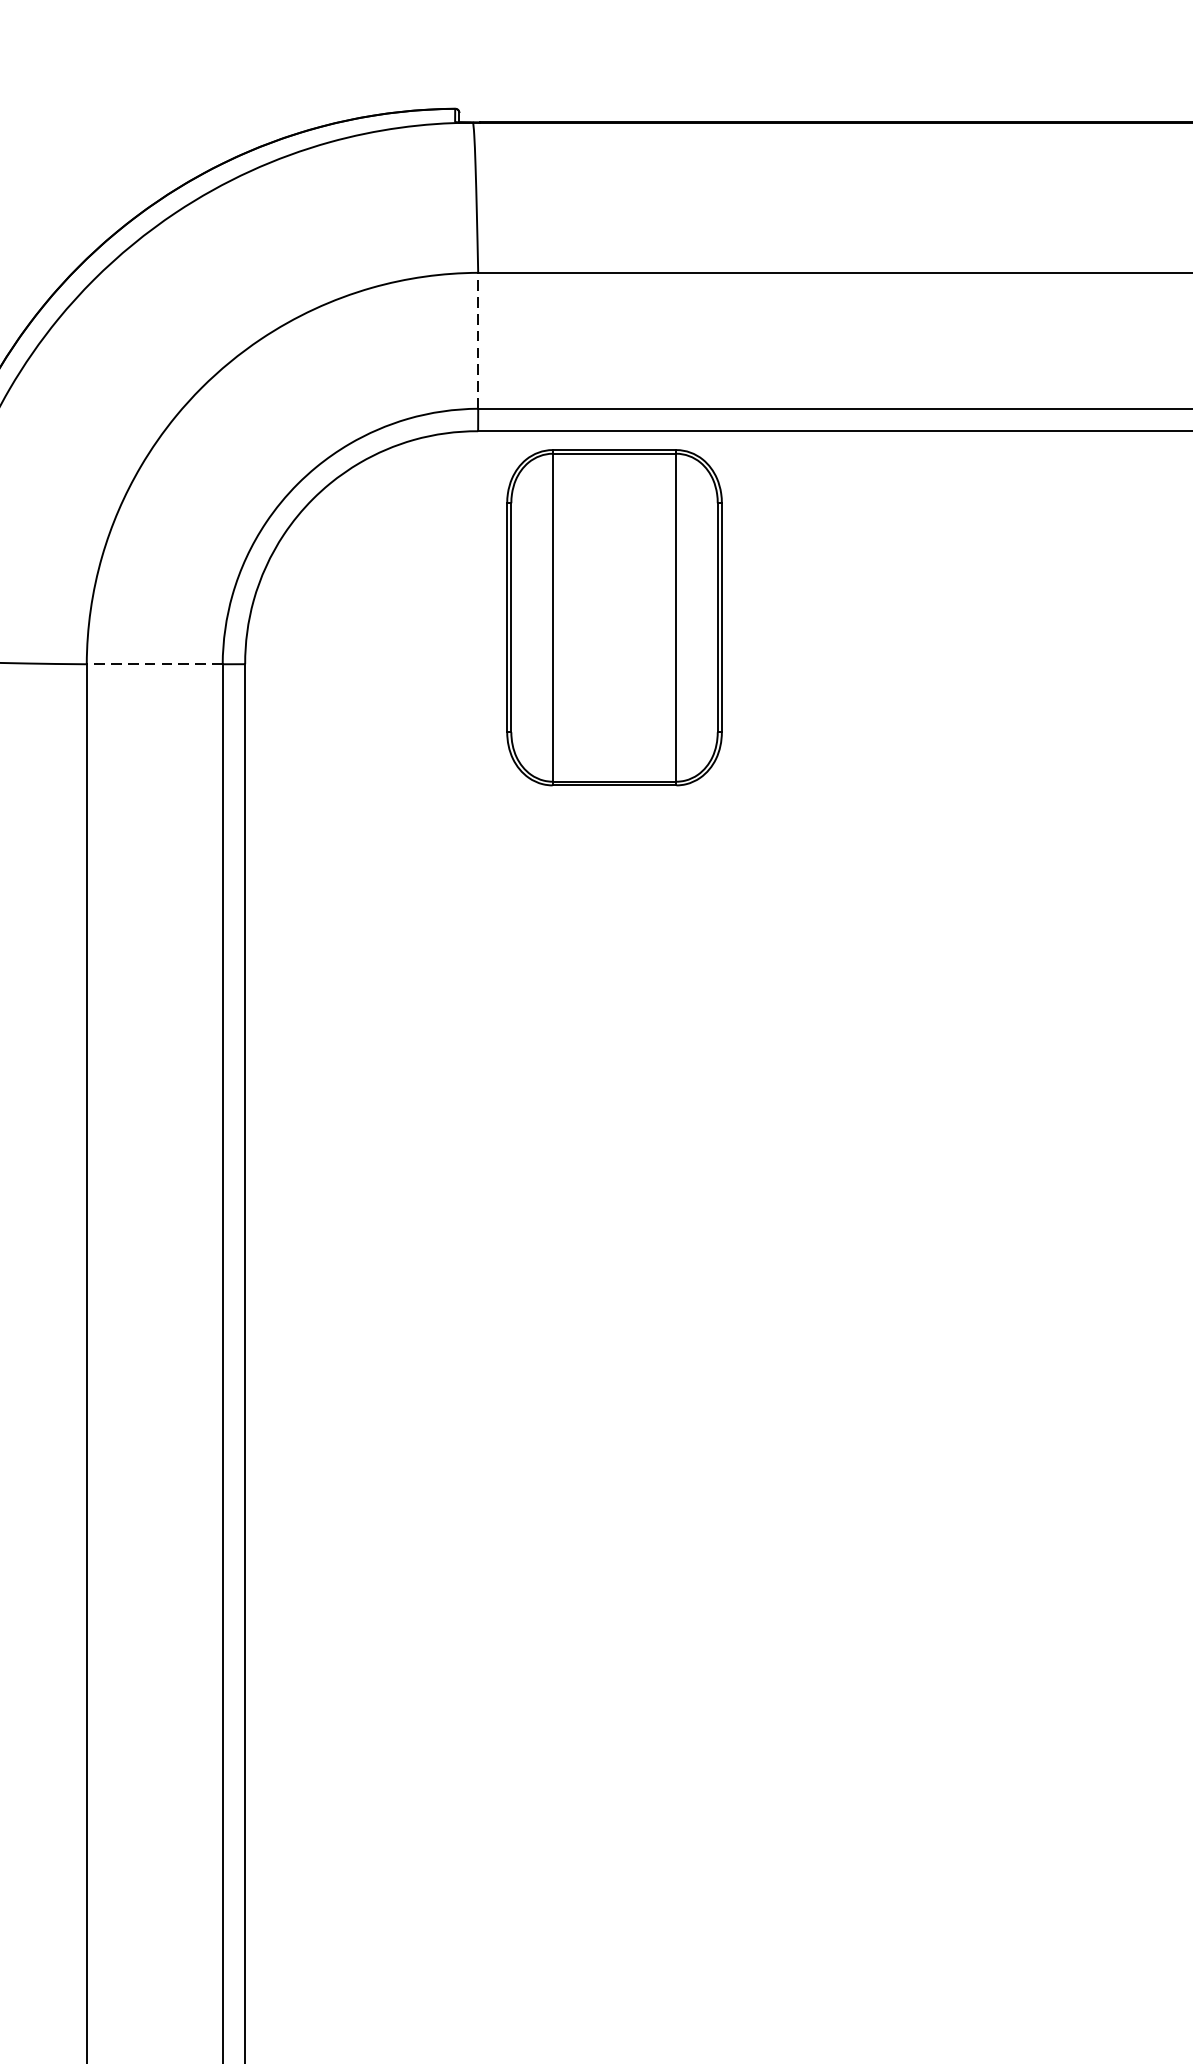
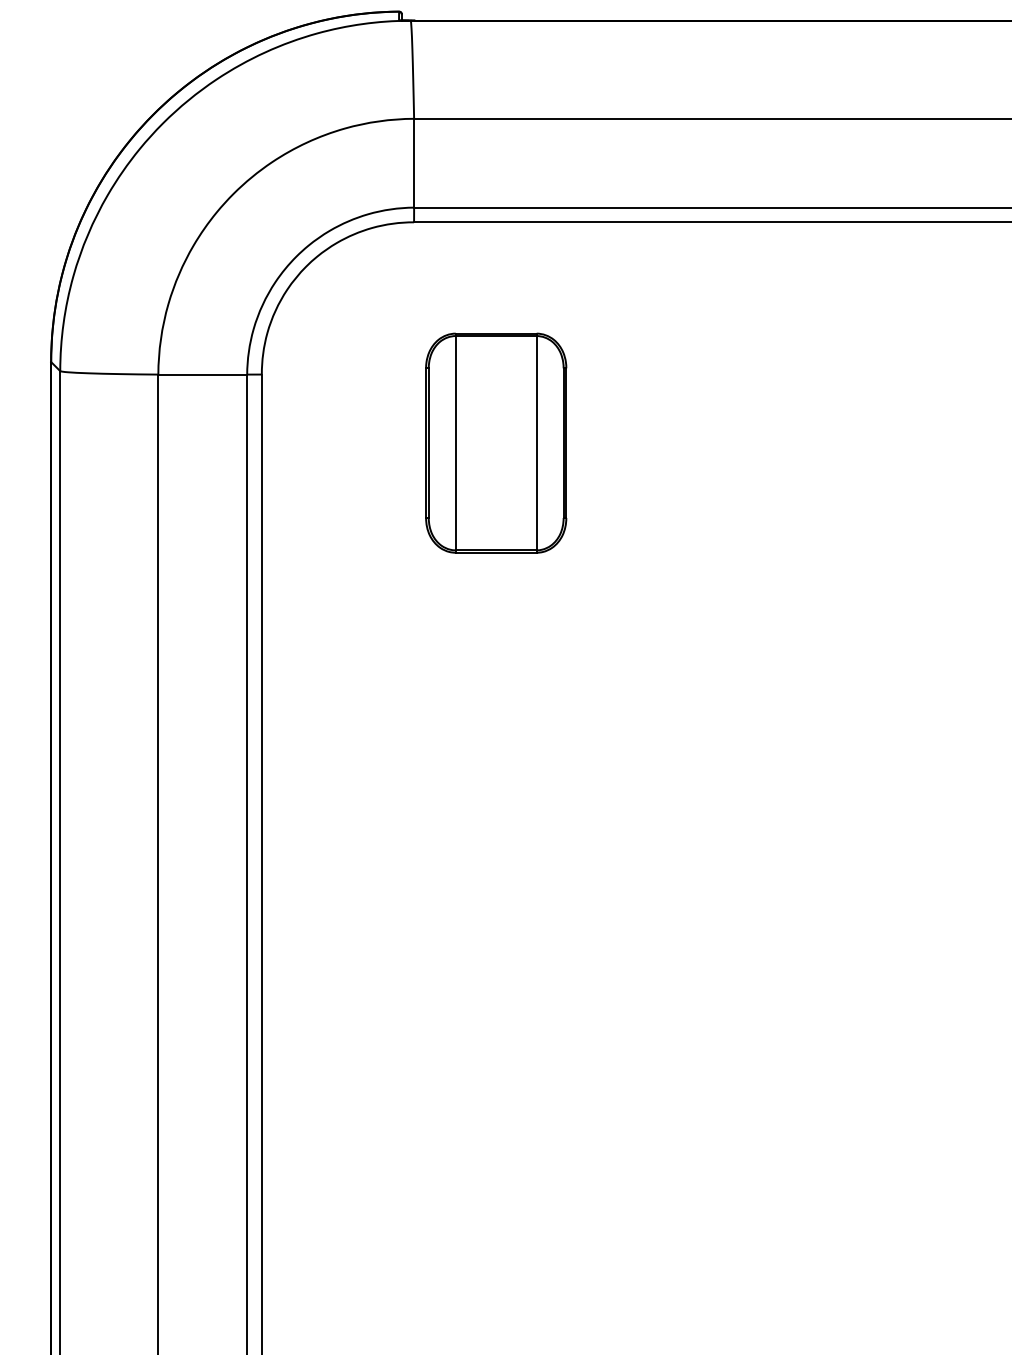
line: (478, 339) -> (414, 162), dashed -> solid
part: (614, 616) -> (496, 442), moved
line: (154, 664) -> (202, 374), dashed -> solid

